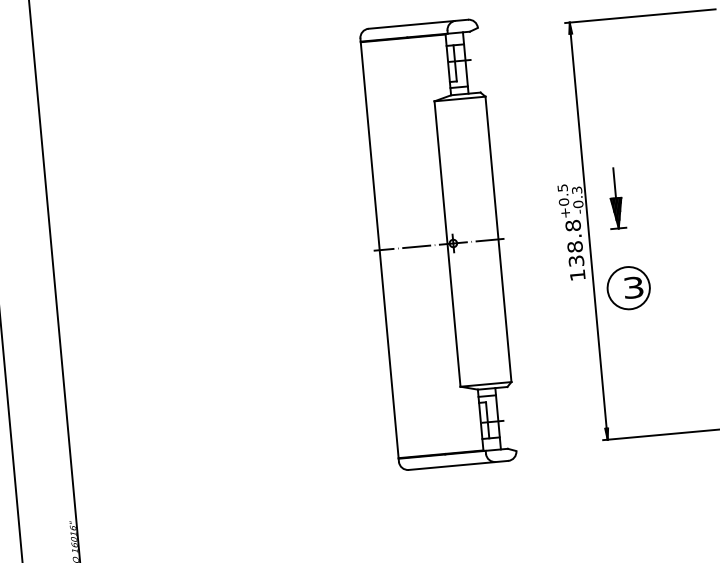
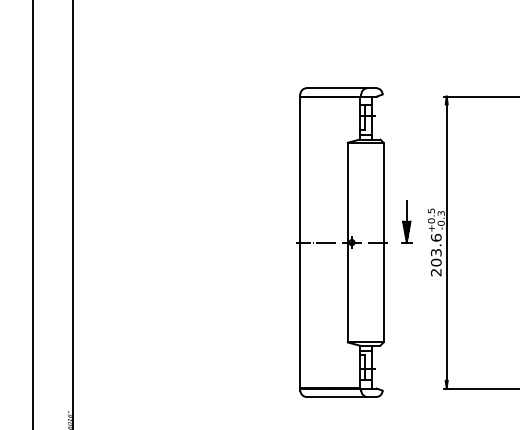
part: (615, 198) -> (406, 221), moved
text: (574, 251) -> (435, 255), 138.8 -> 203.6
part: (628, 287) -> (470, 284), removed

